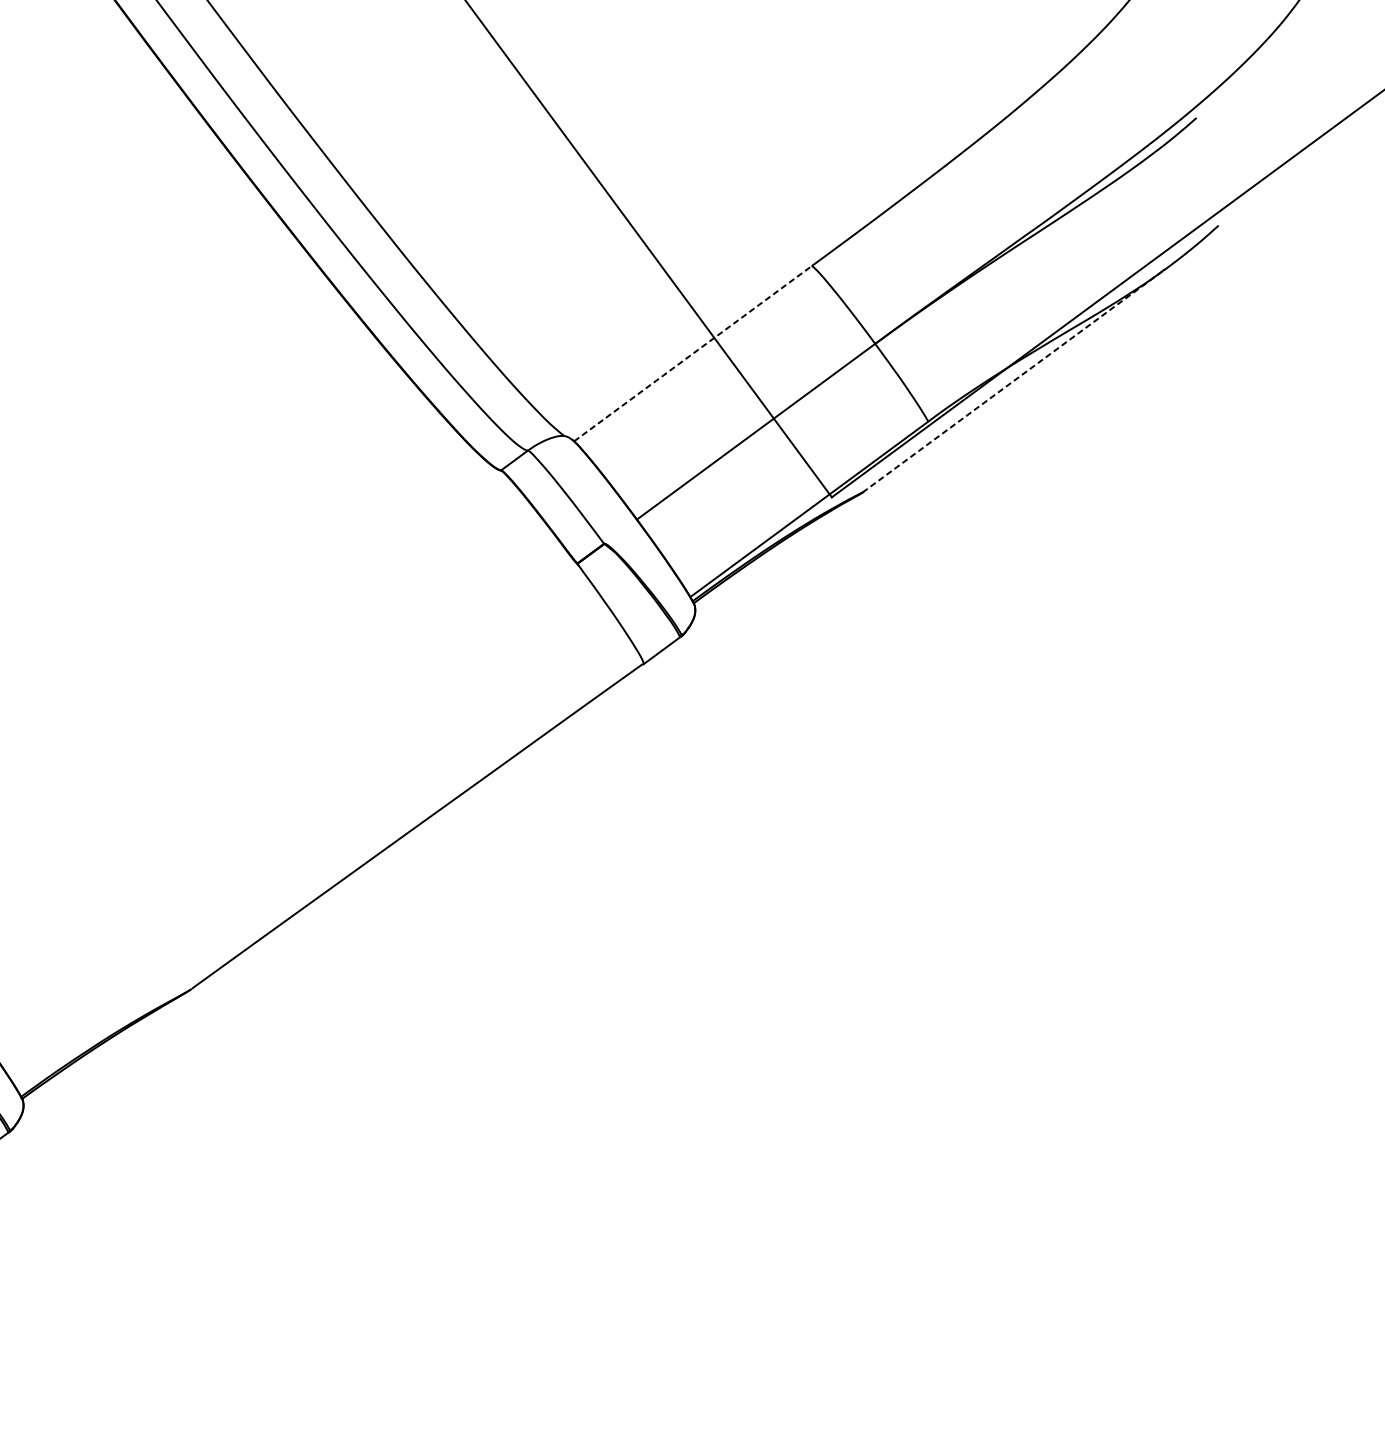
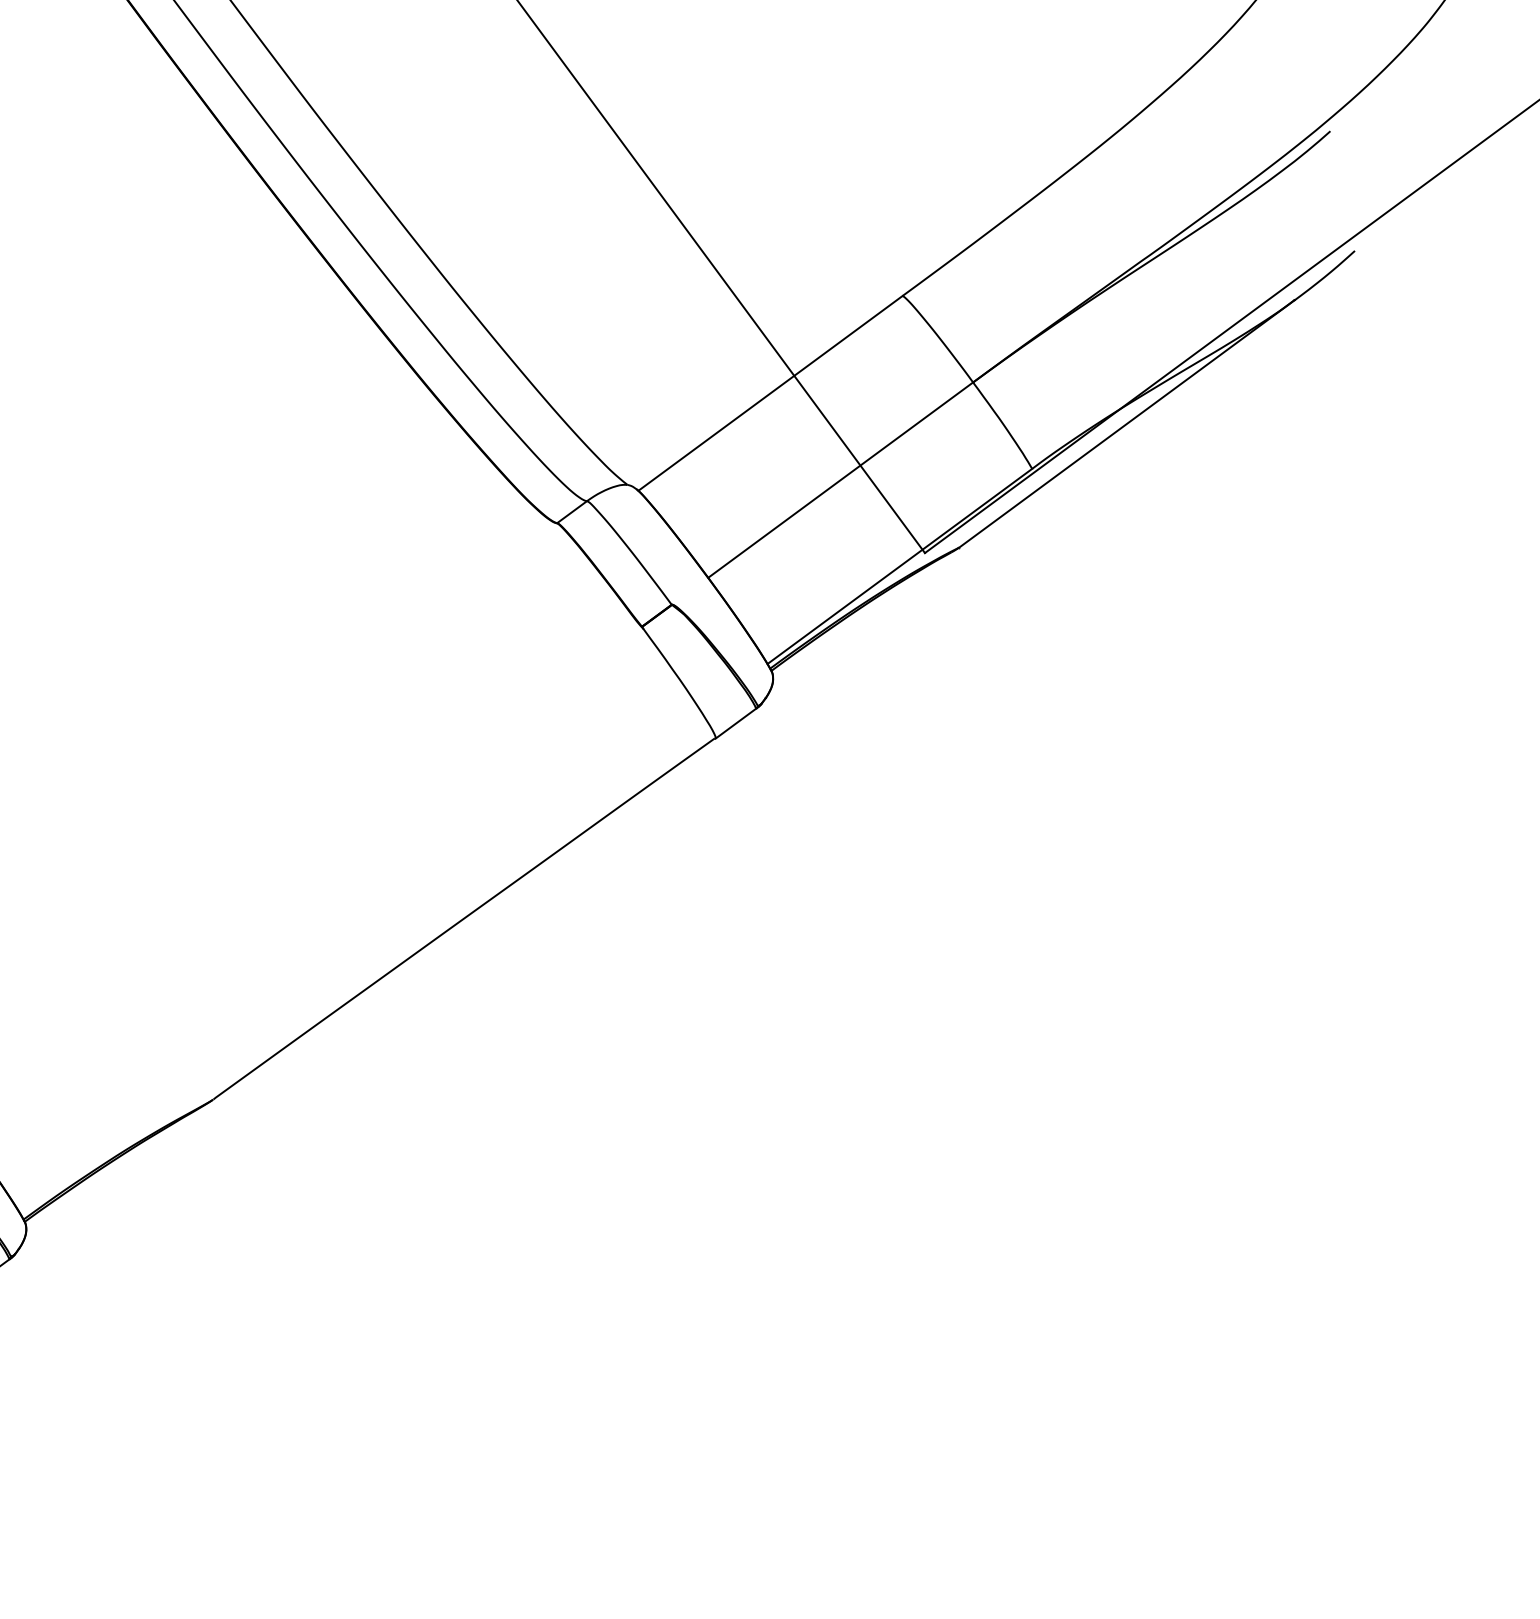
line: (692, 353) -> (770, 393), dashed -> solid
line: (1014, 380) -> (1127, 423), dashed -> solid

